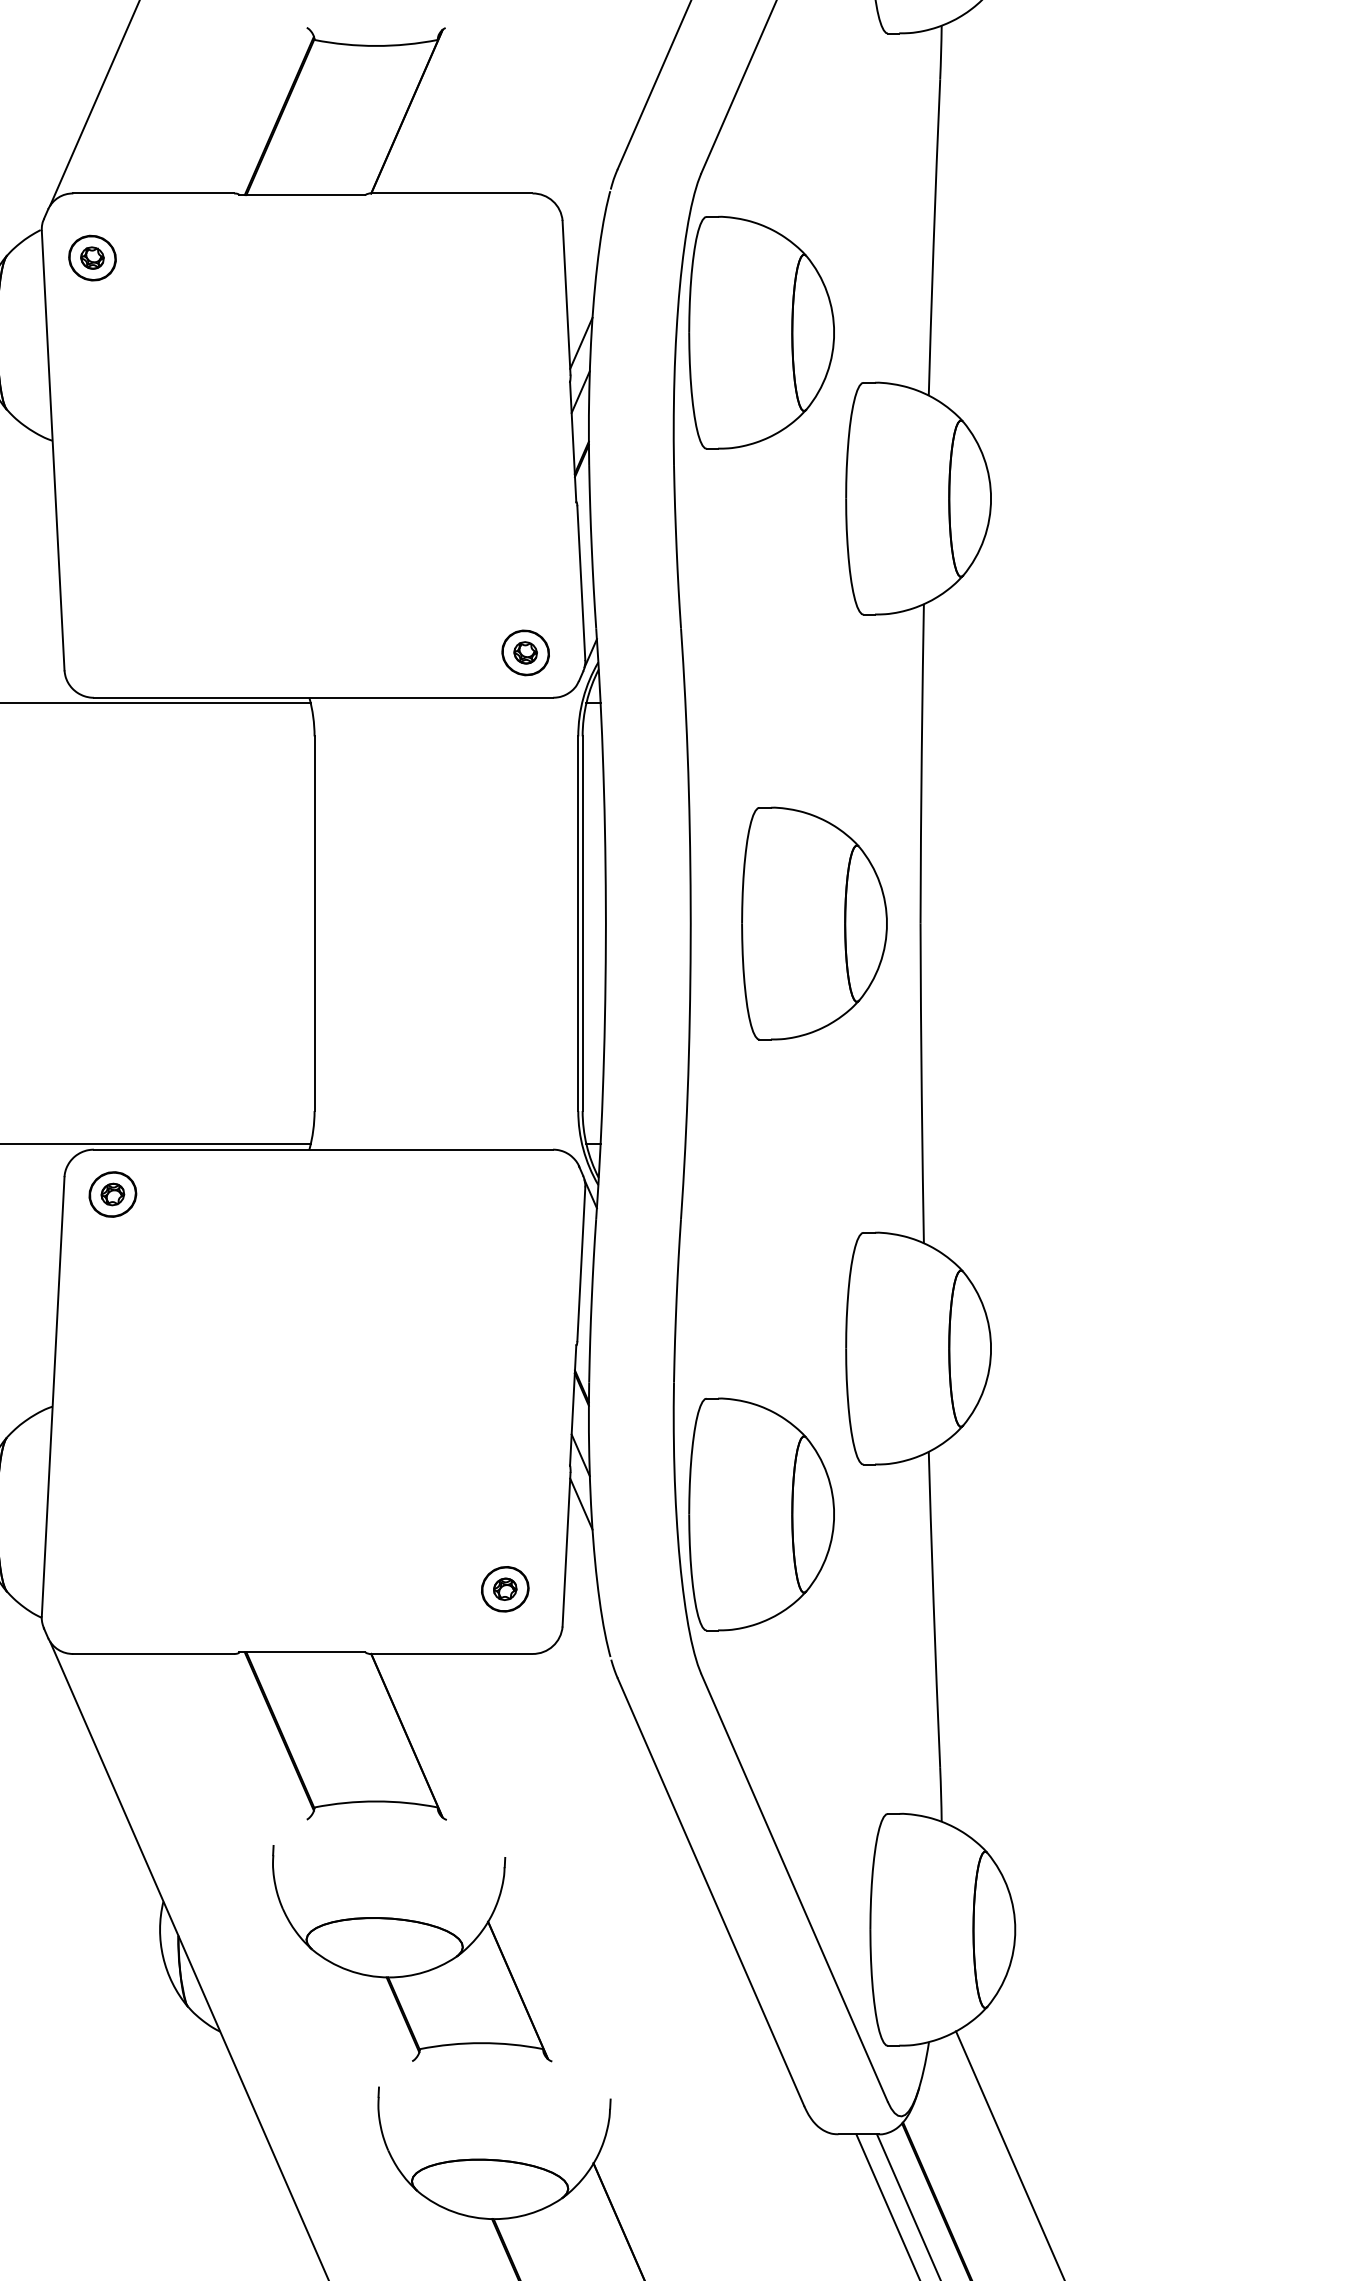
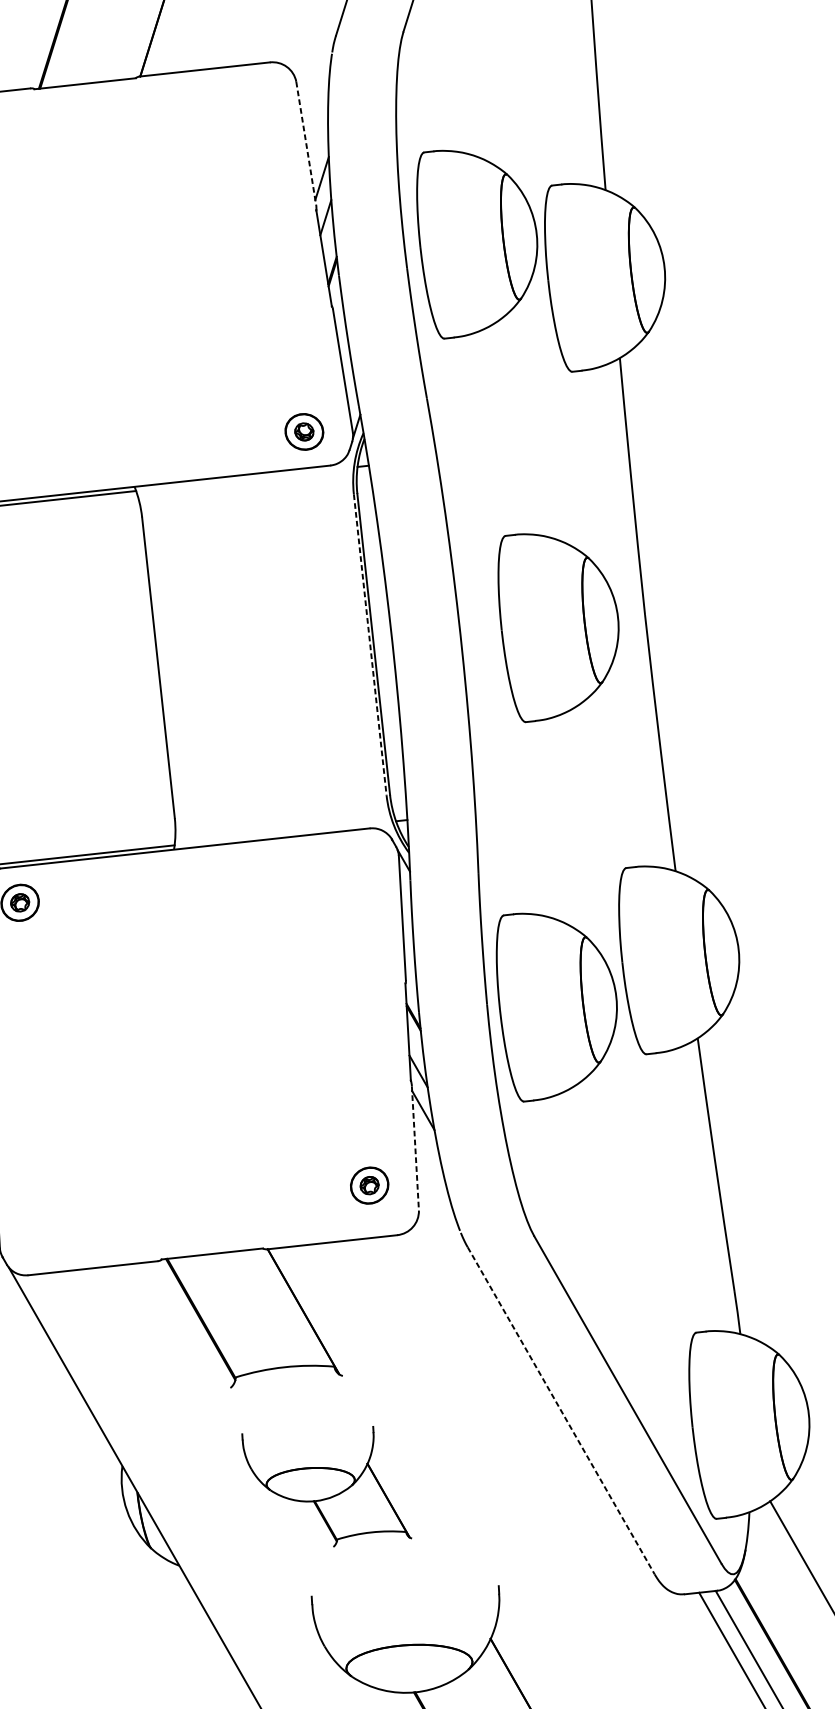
line: (566, 297) -> (306, 143), solid -> dashed
part: (761, 332) -> (478, 240), moved
line: (578, 924) -> (370, 645), solid -> dashed
part: (761, 1514) -> (558, 1003), moved
line: (566, 1549) -> (415, 1148), solid -> dashed
line: (711, 1892) -> (561, 1411), solid -> dashed
part: (412, 1953) -> (326, 1486), size x0.7

